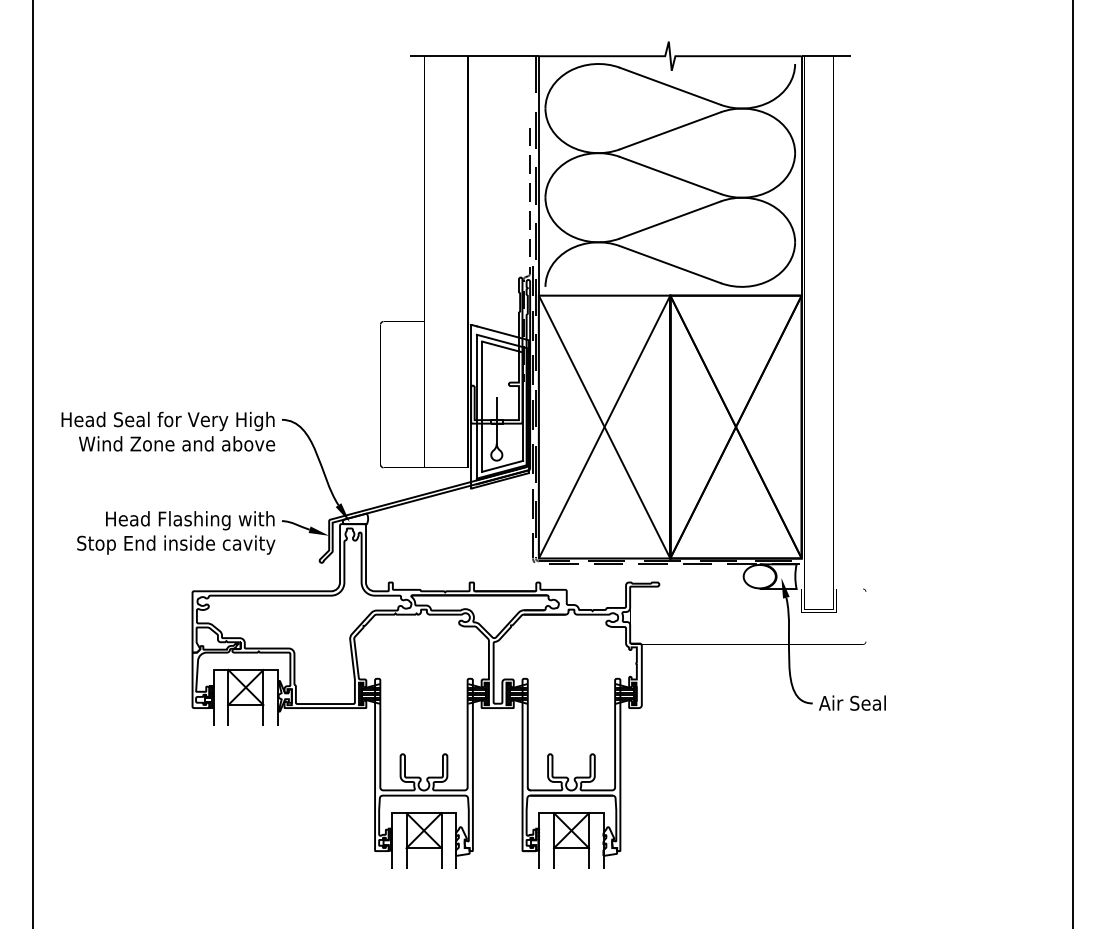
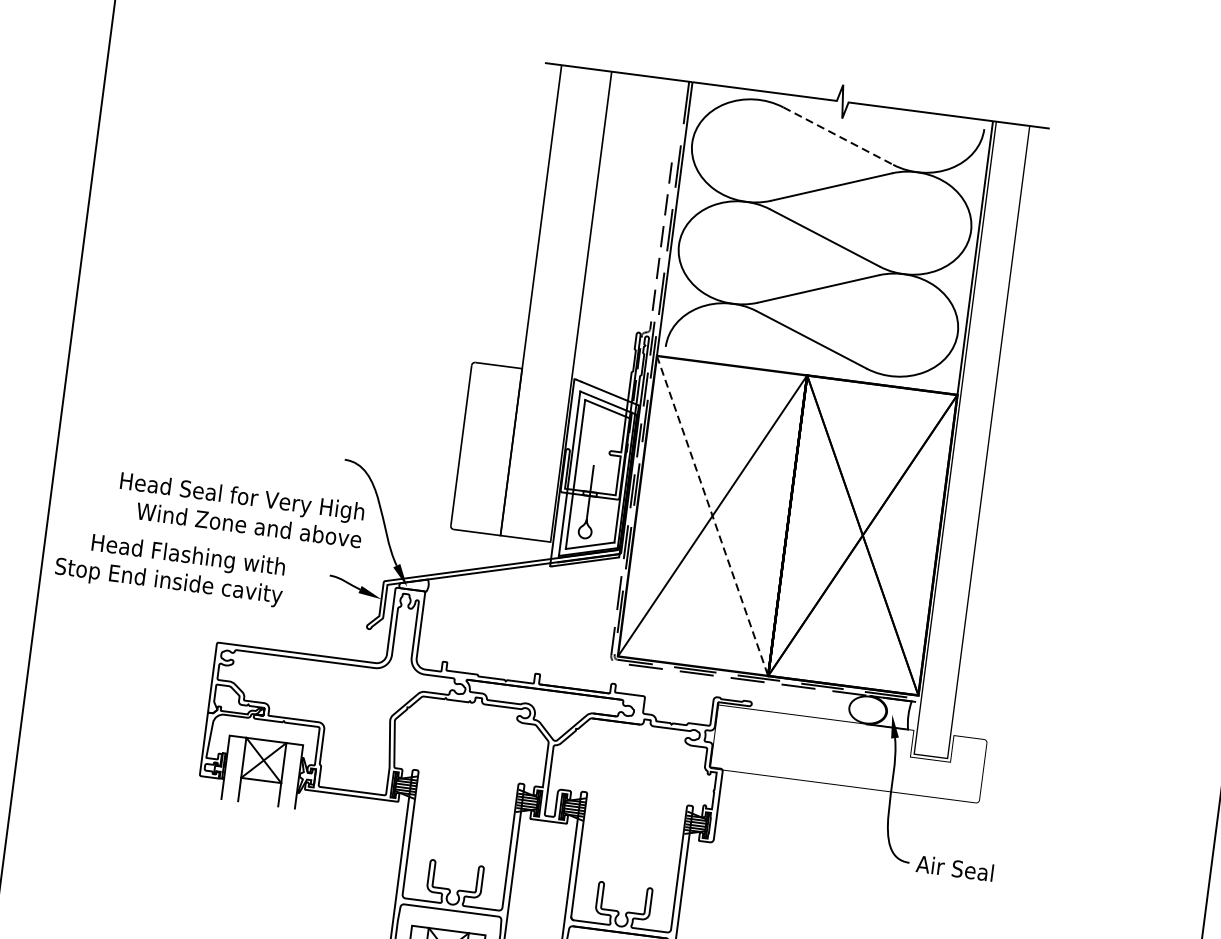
line: (670, 86) -> (838, 136), solid -> dashed
line: (604, 427) -> (712, 516), solid -> dashed
text: (168, 431) -> (241, 509), moved
text: (176, 532) -> (170, 568), moved

